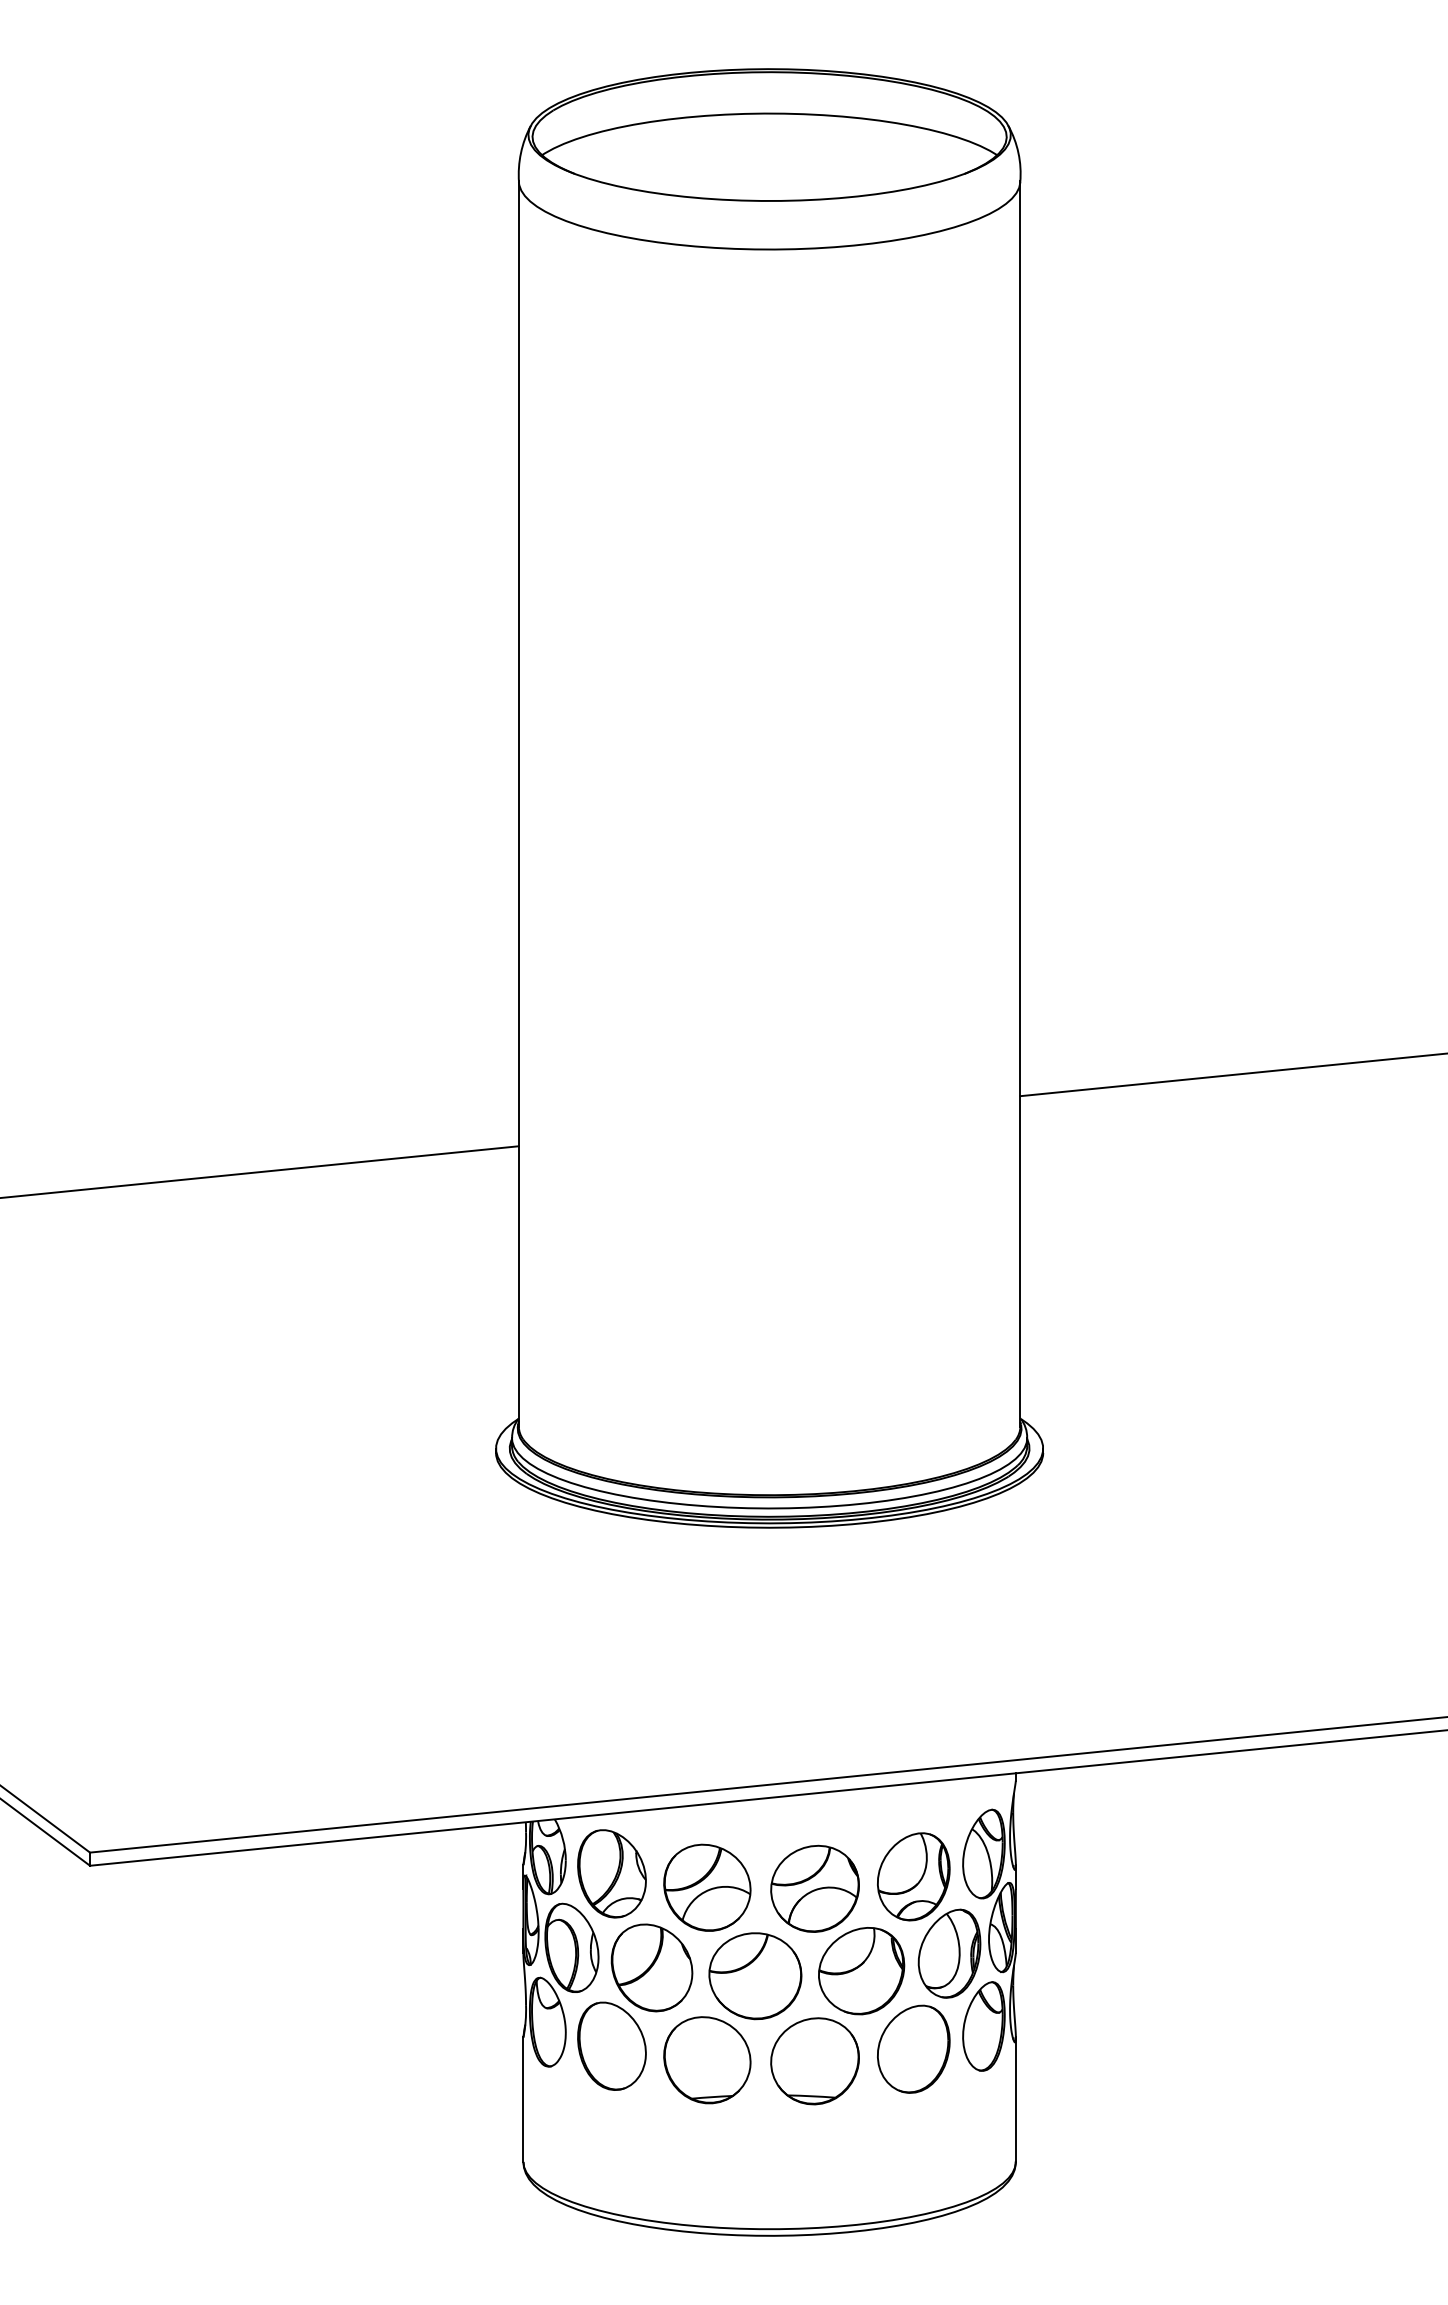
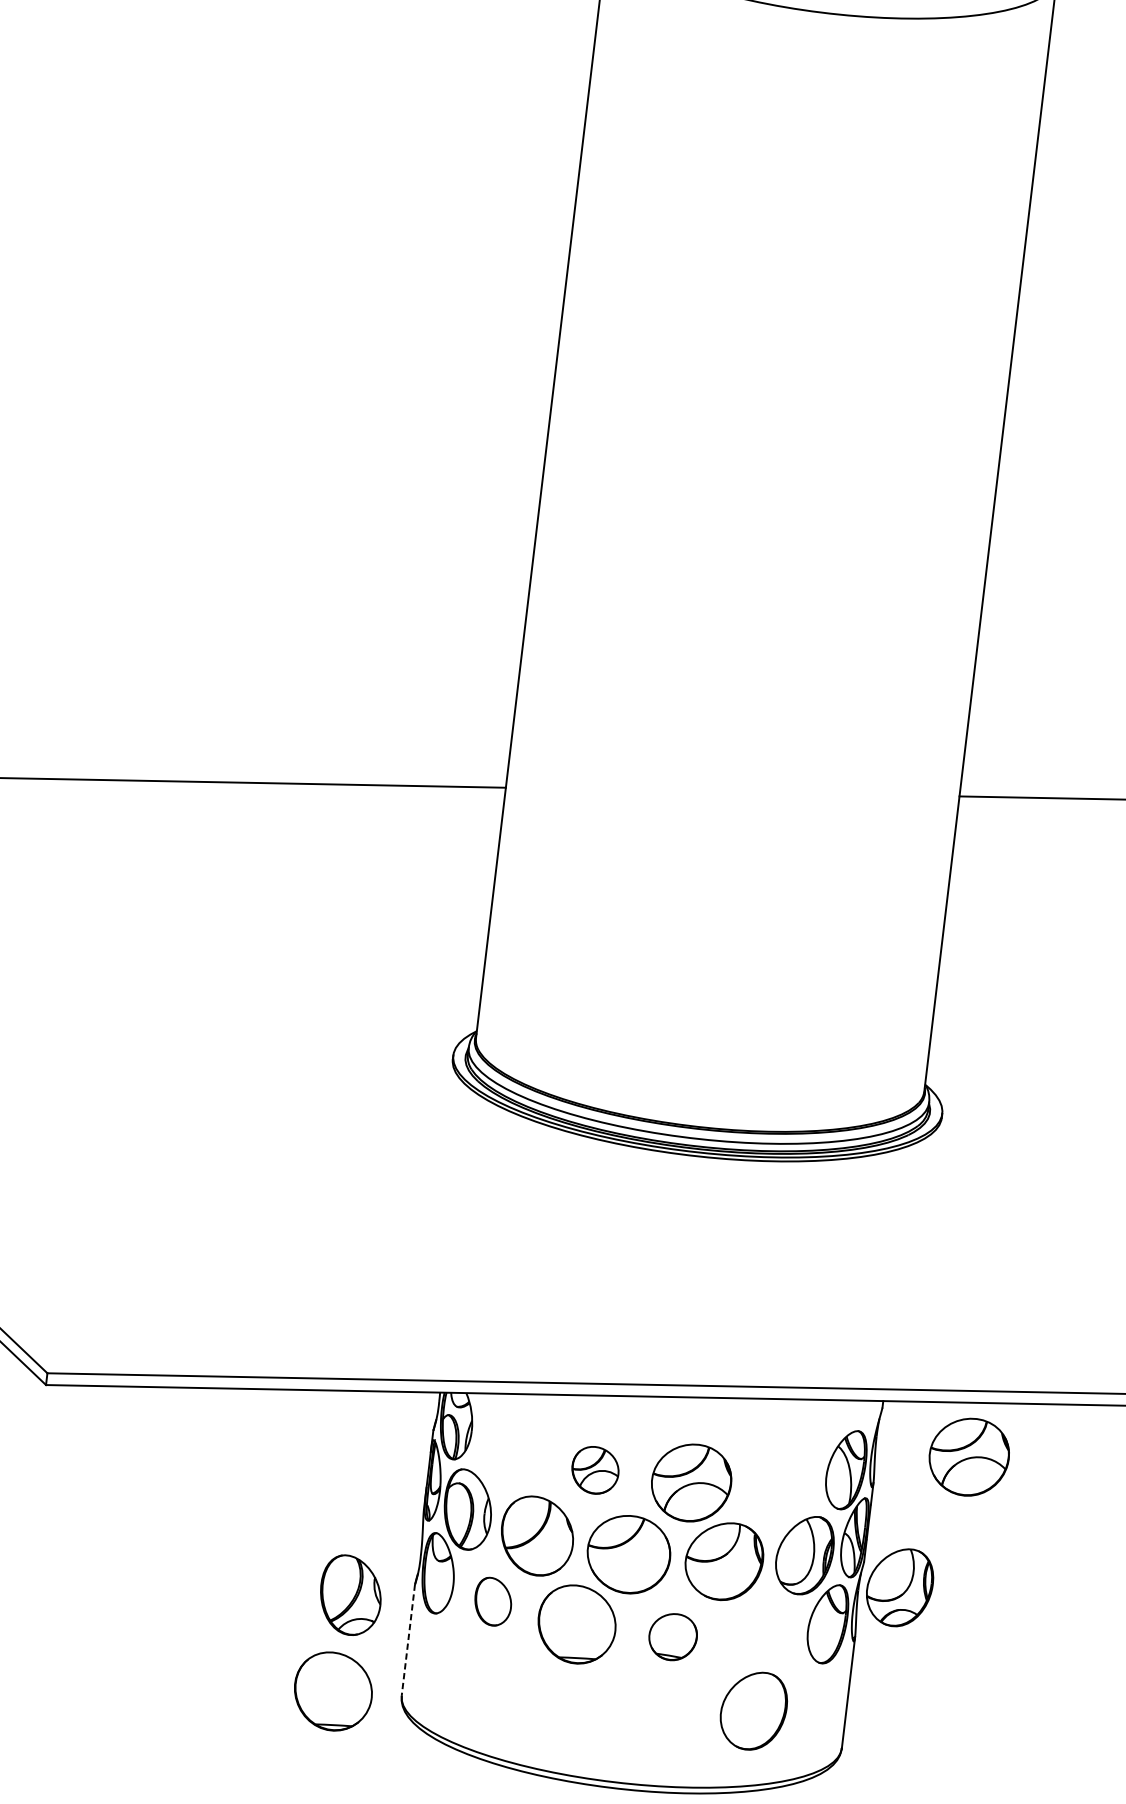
part: (1117, 1823) -> (968, 1456), added
part: (611, 1873) -> (350, 1595), moved
part: (913, 1876) -> (899, 1587), moved
part: (707, 1887) -> (595, 1470), size x0.6
part: (611, 2045) -> (492, 1601), size x0.6
part: (913, 2048) -> (753, 1710), moved
part: (814, 2061) -> (672, 1637), size x0.6
line: (523, 2100) -> (408, 1641), solid -> dashed
part: (447, 2166) -> (333, 1691), added

